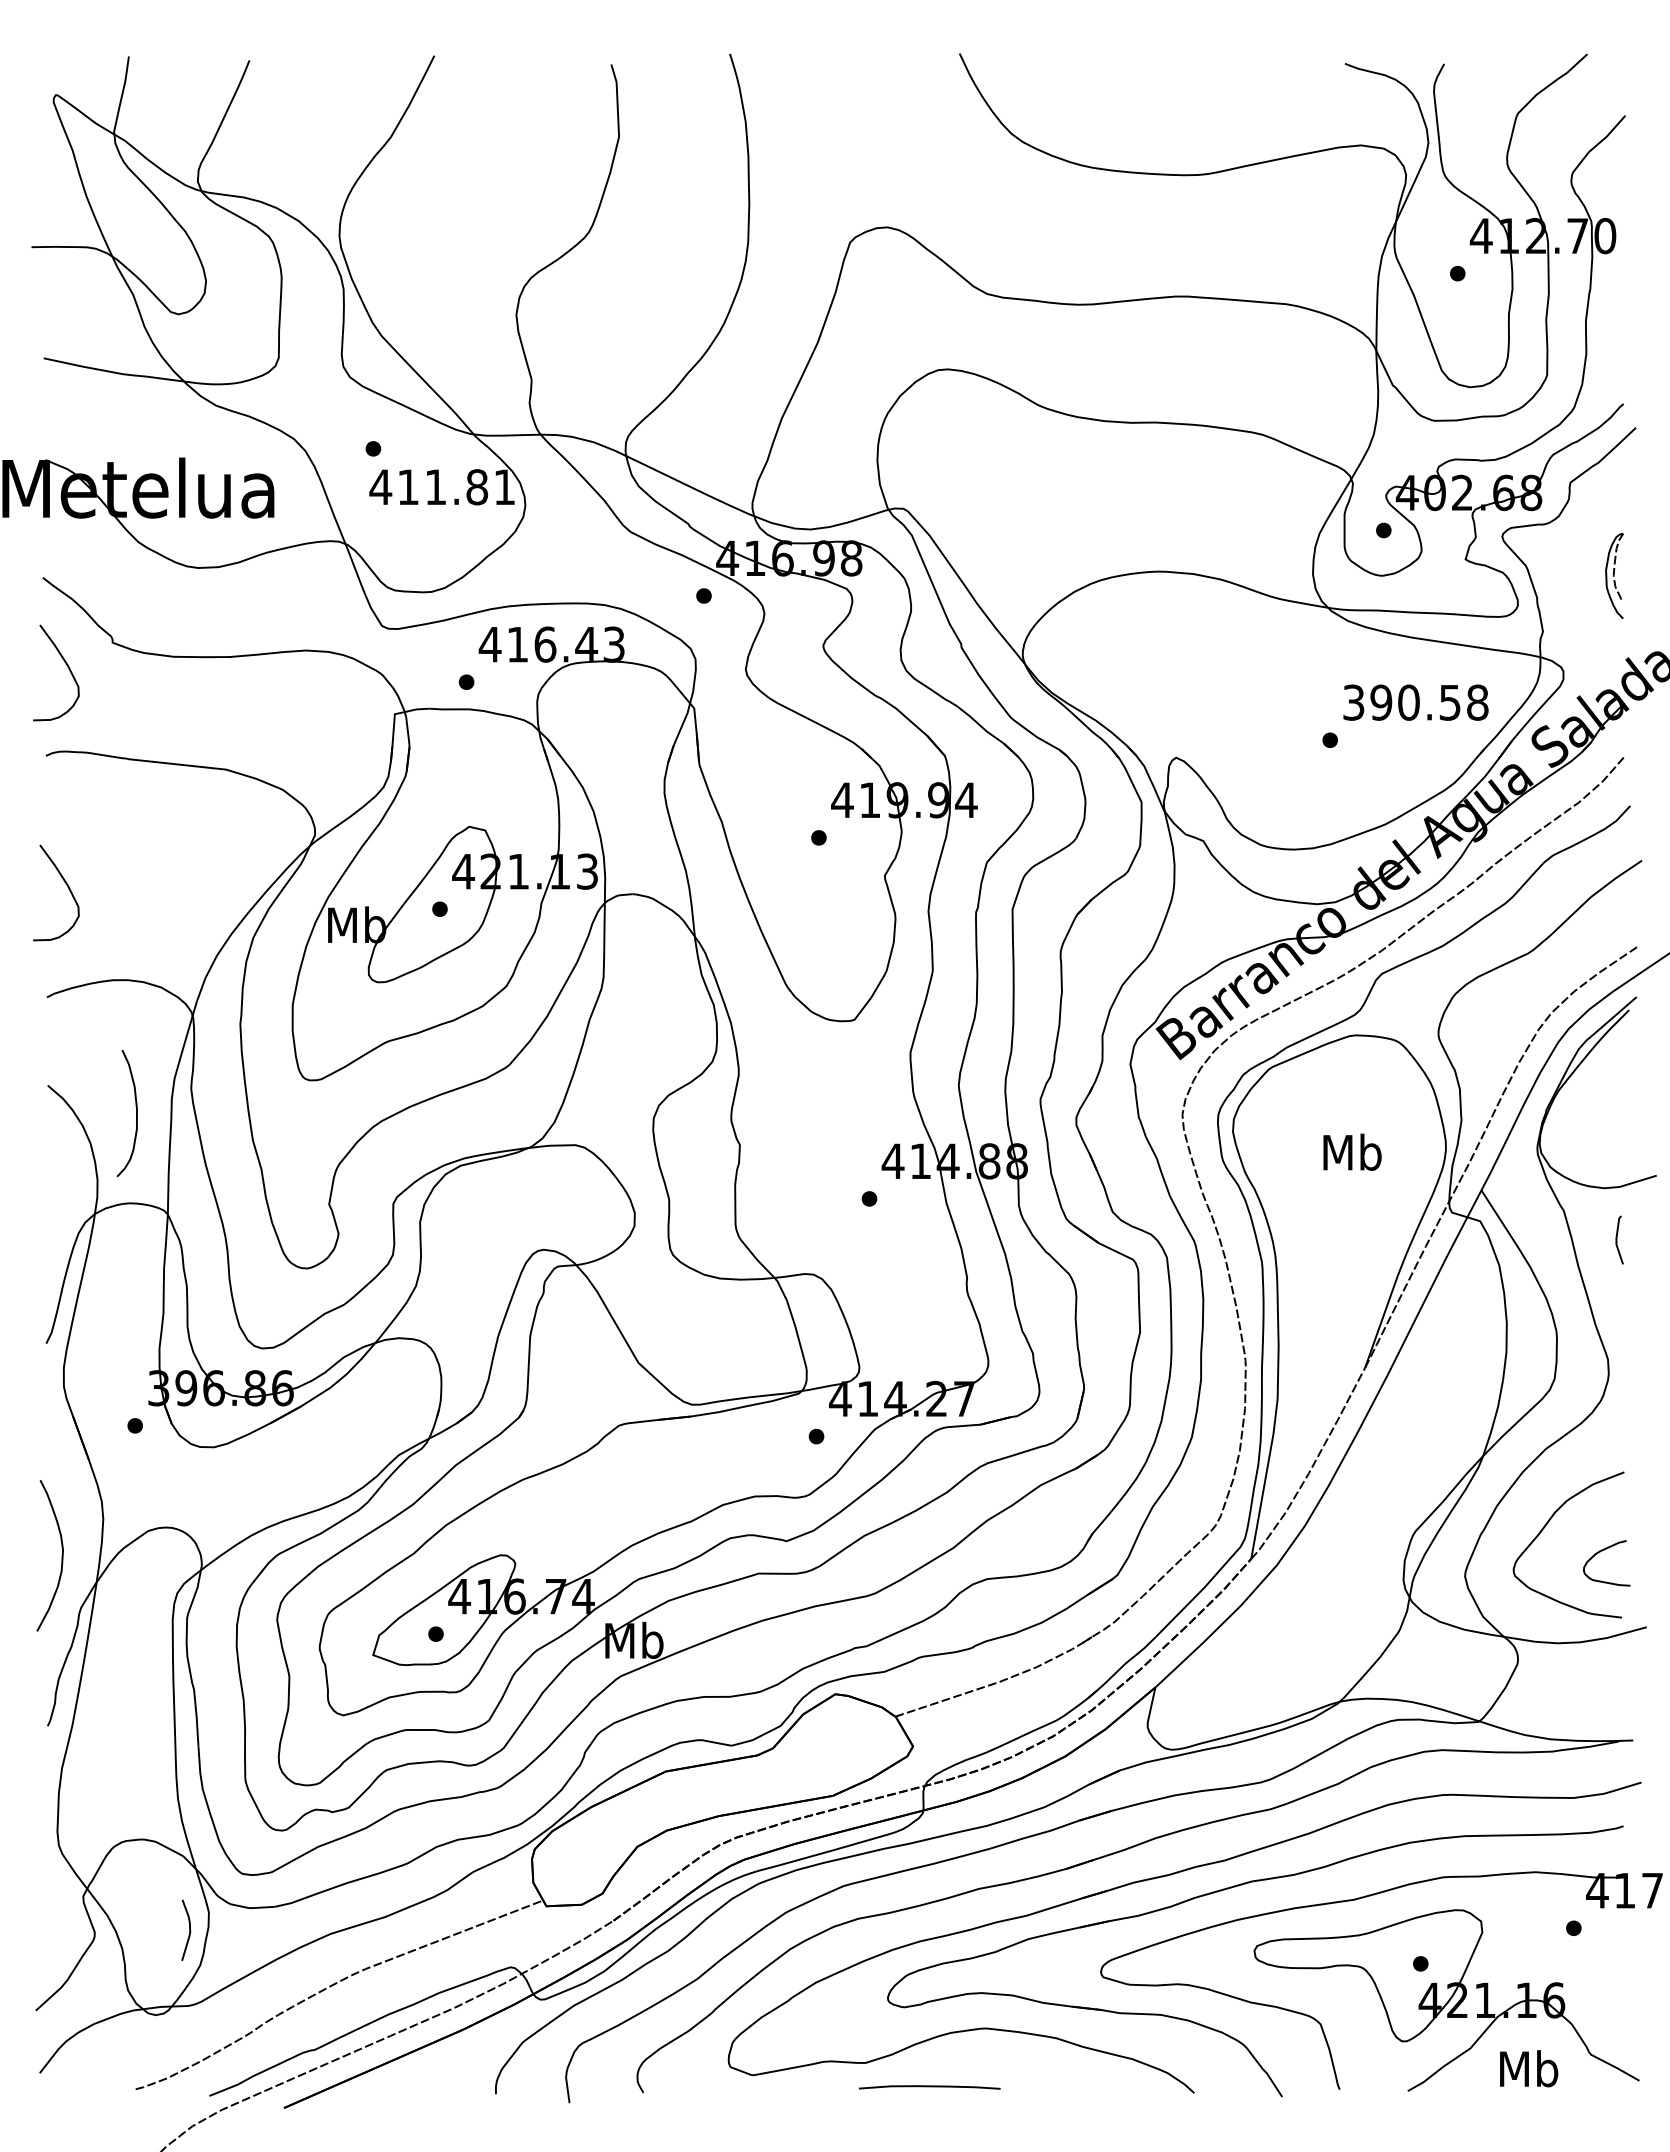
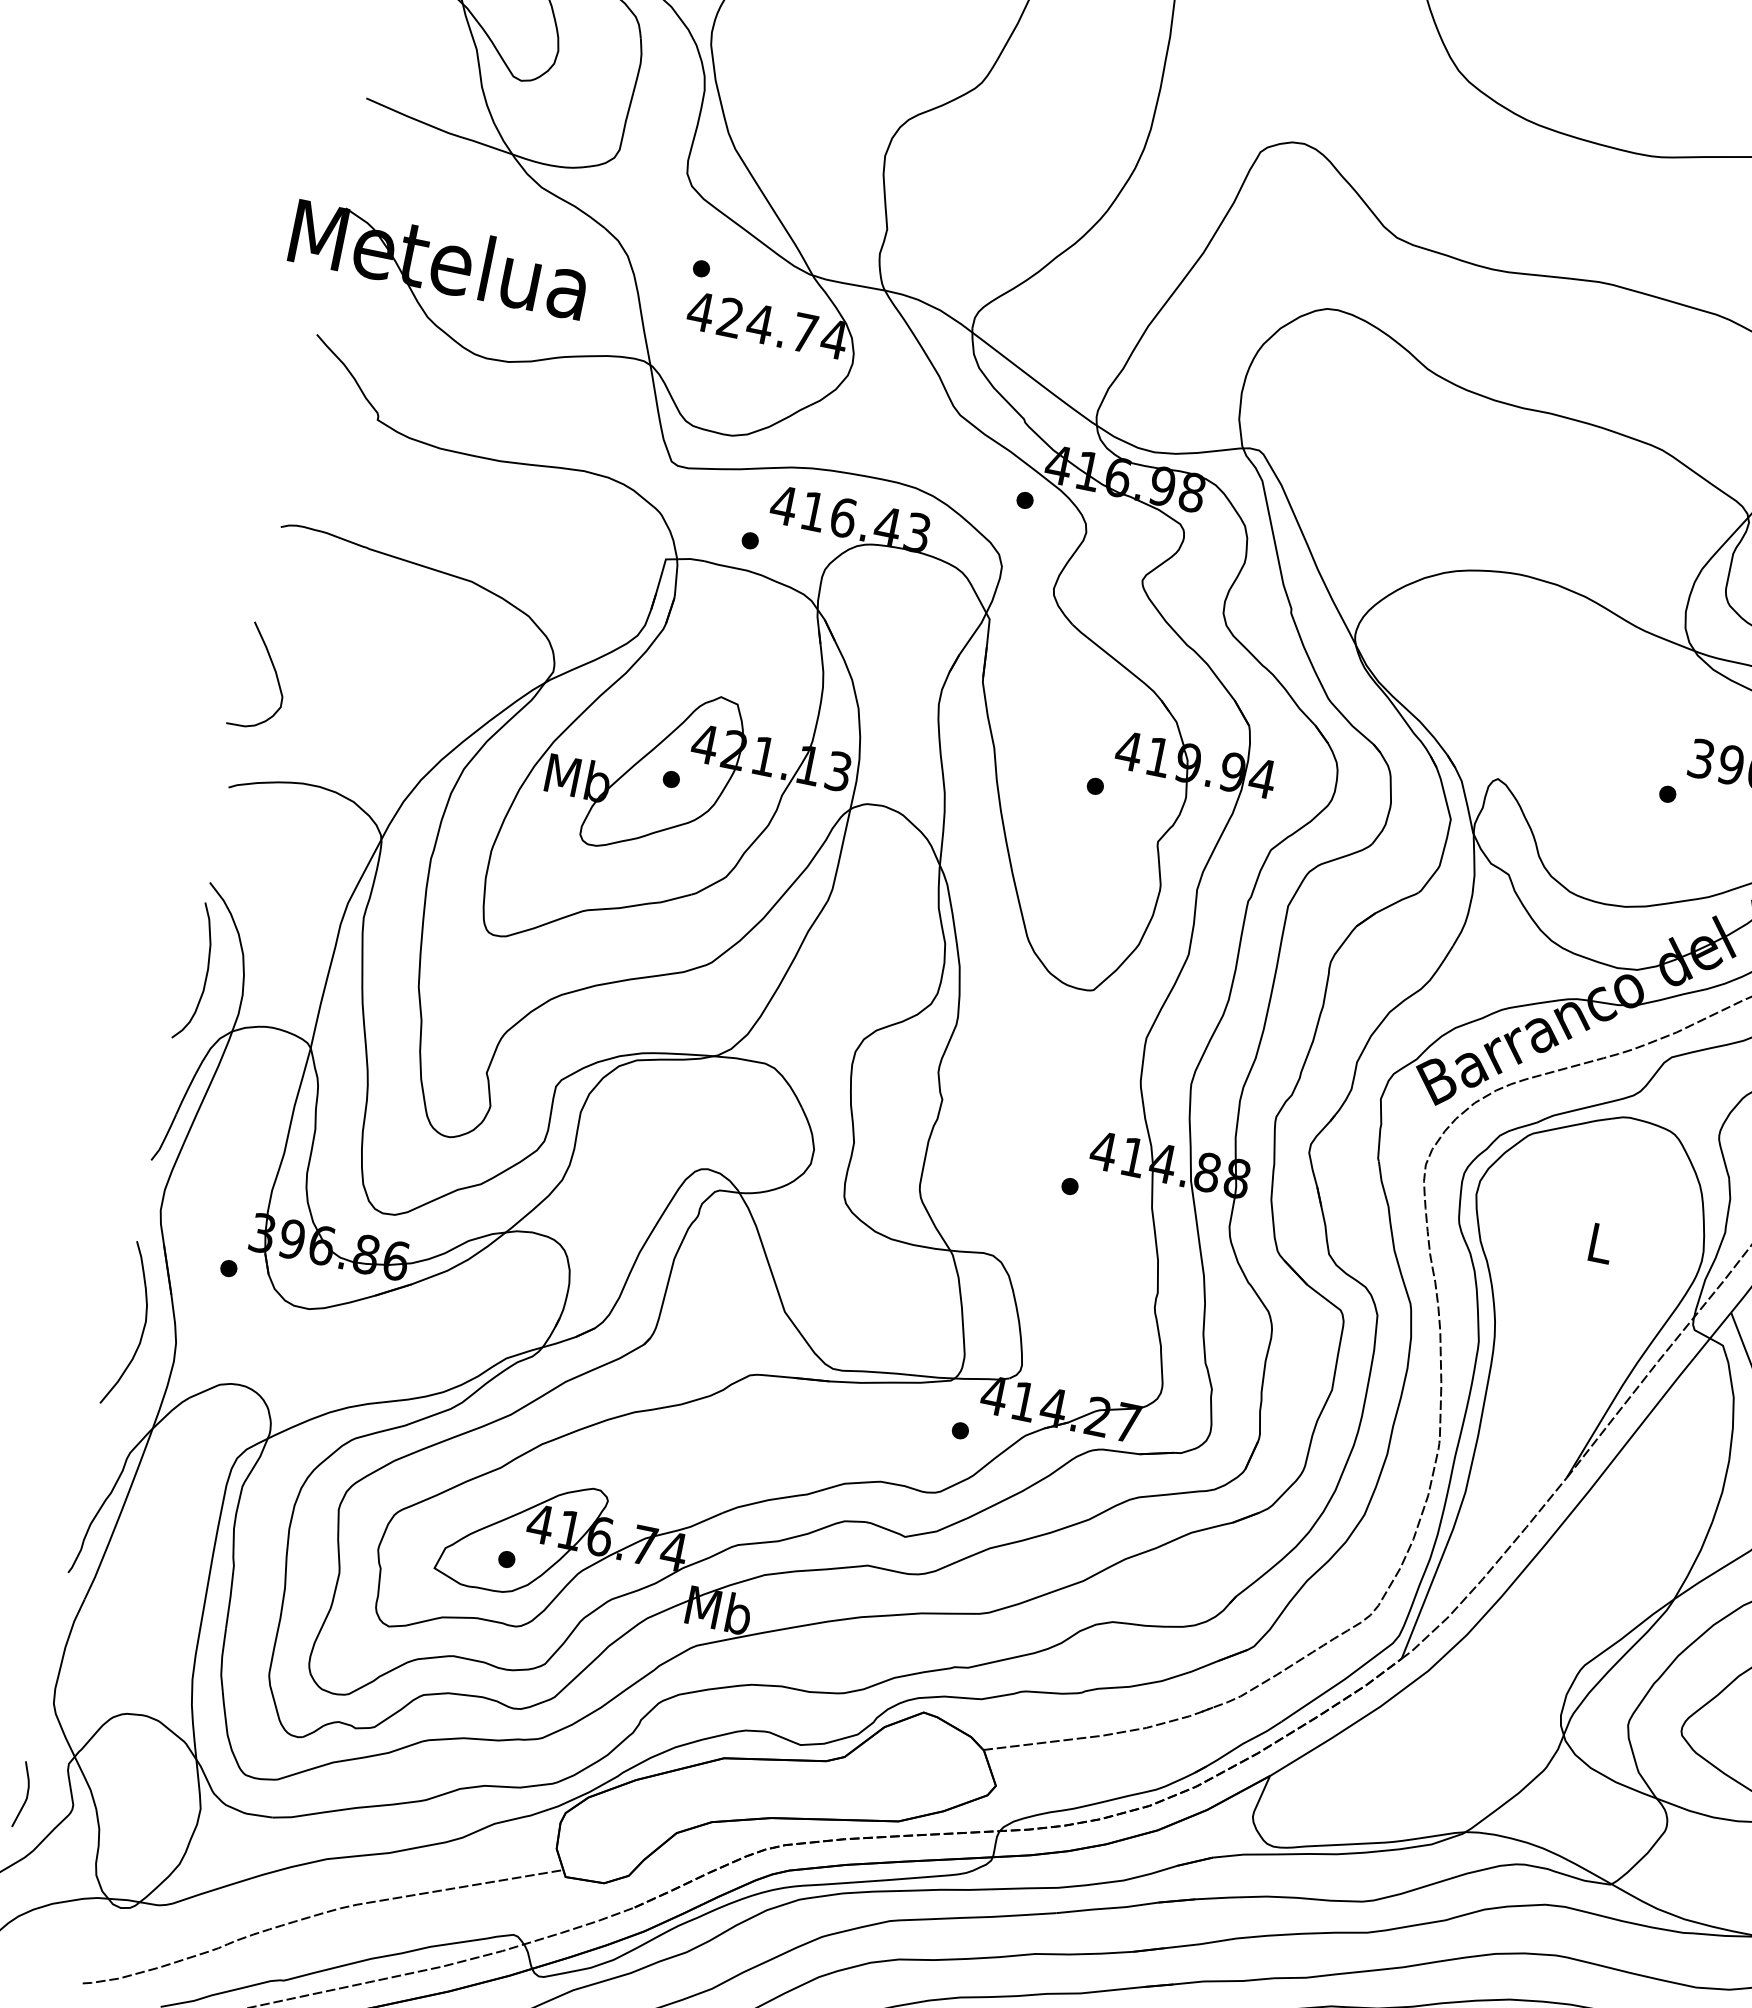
text: (456, 487) -> (782, 328), 411.81 -> 424.74
curve: (67, 667) -> (323, 436), removed
curve: (136, 1113) -> (206, 973), moved
text: (1352, 1151) -> (1600, 1242), Mb -> L
curve: (61, 1555) -> (143, 1326), moved
curve: (189, 1929) -> (26, 1794), moved

